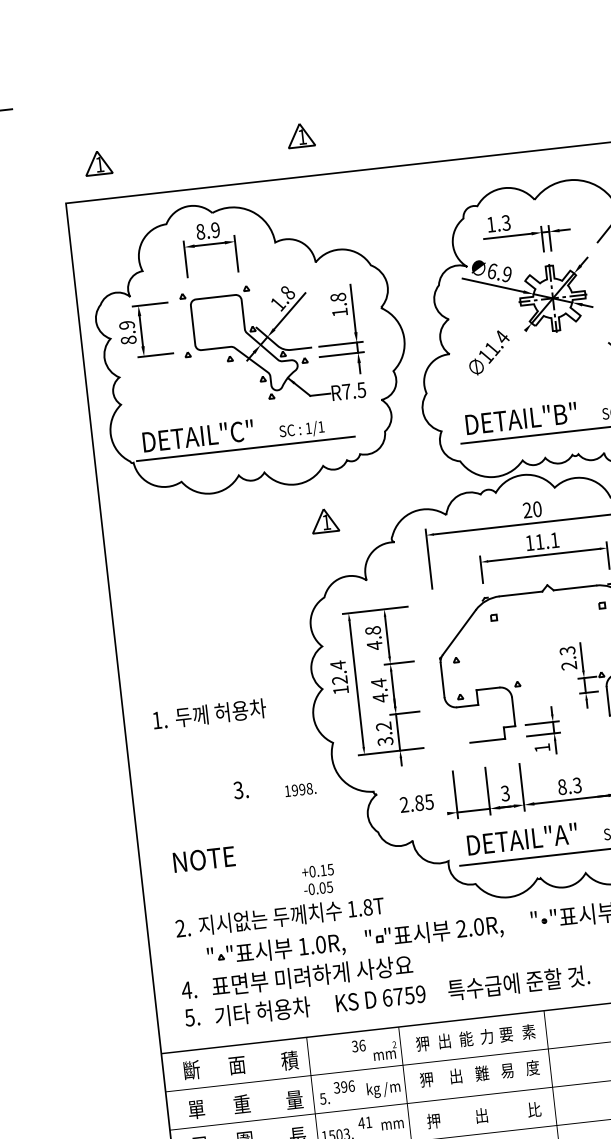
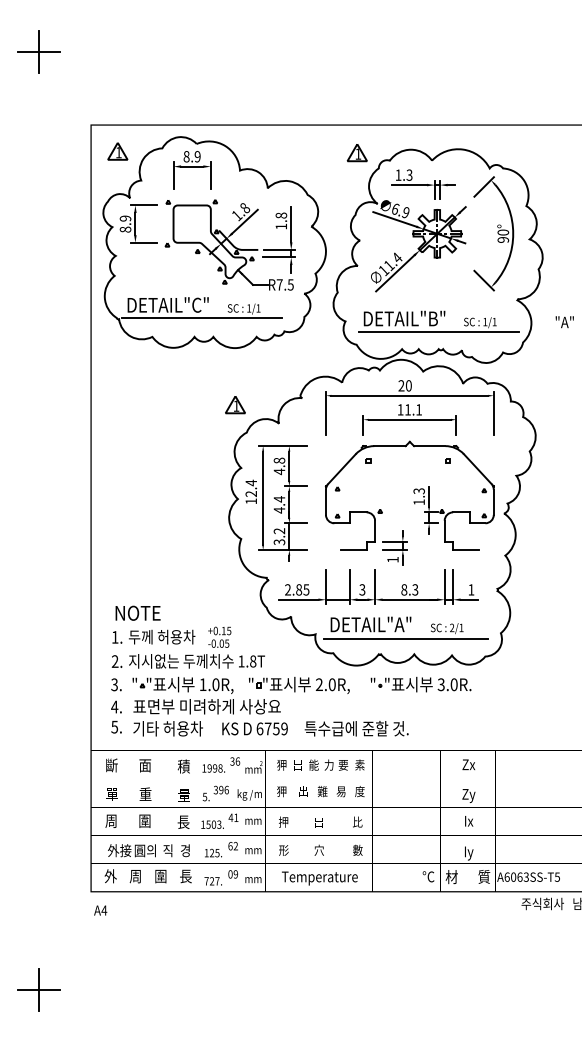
part: (299, 136) -> (356, 153), moved
part: (97, 163) -> (117, 151), moved
line: (502, 358) -> (395, 273), added
part: (325, 521) -> (235, 405), moved
text: (568, 666) -> (418, 502), 2.3 -> 1.3
text: (209, 713) -> (153, 636), moved
text: (240, 789) -> (116, 684), moved
text: (300, 789) -> (213, 768), moved
line: (420, 816) -> (298, 599), added

